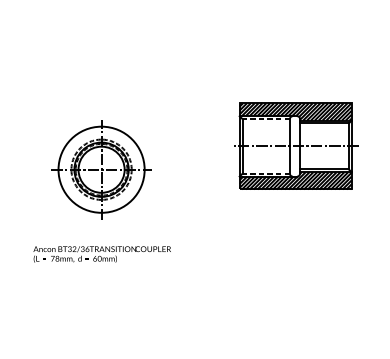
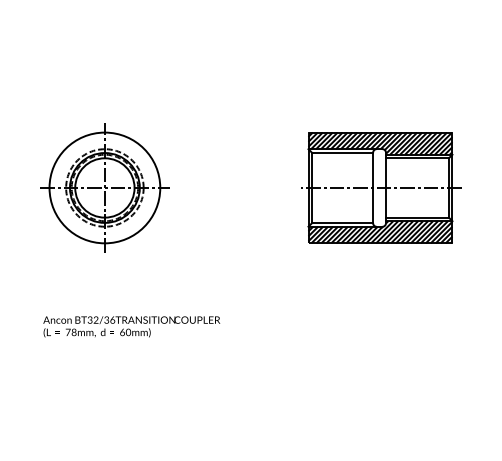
line: (266, 119) -> (342, 153), dashed -> solid
part: (101, 169) -> (104, 187), moved
line: (266, 173) -> (342, 222), dashed -> solid

